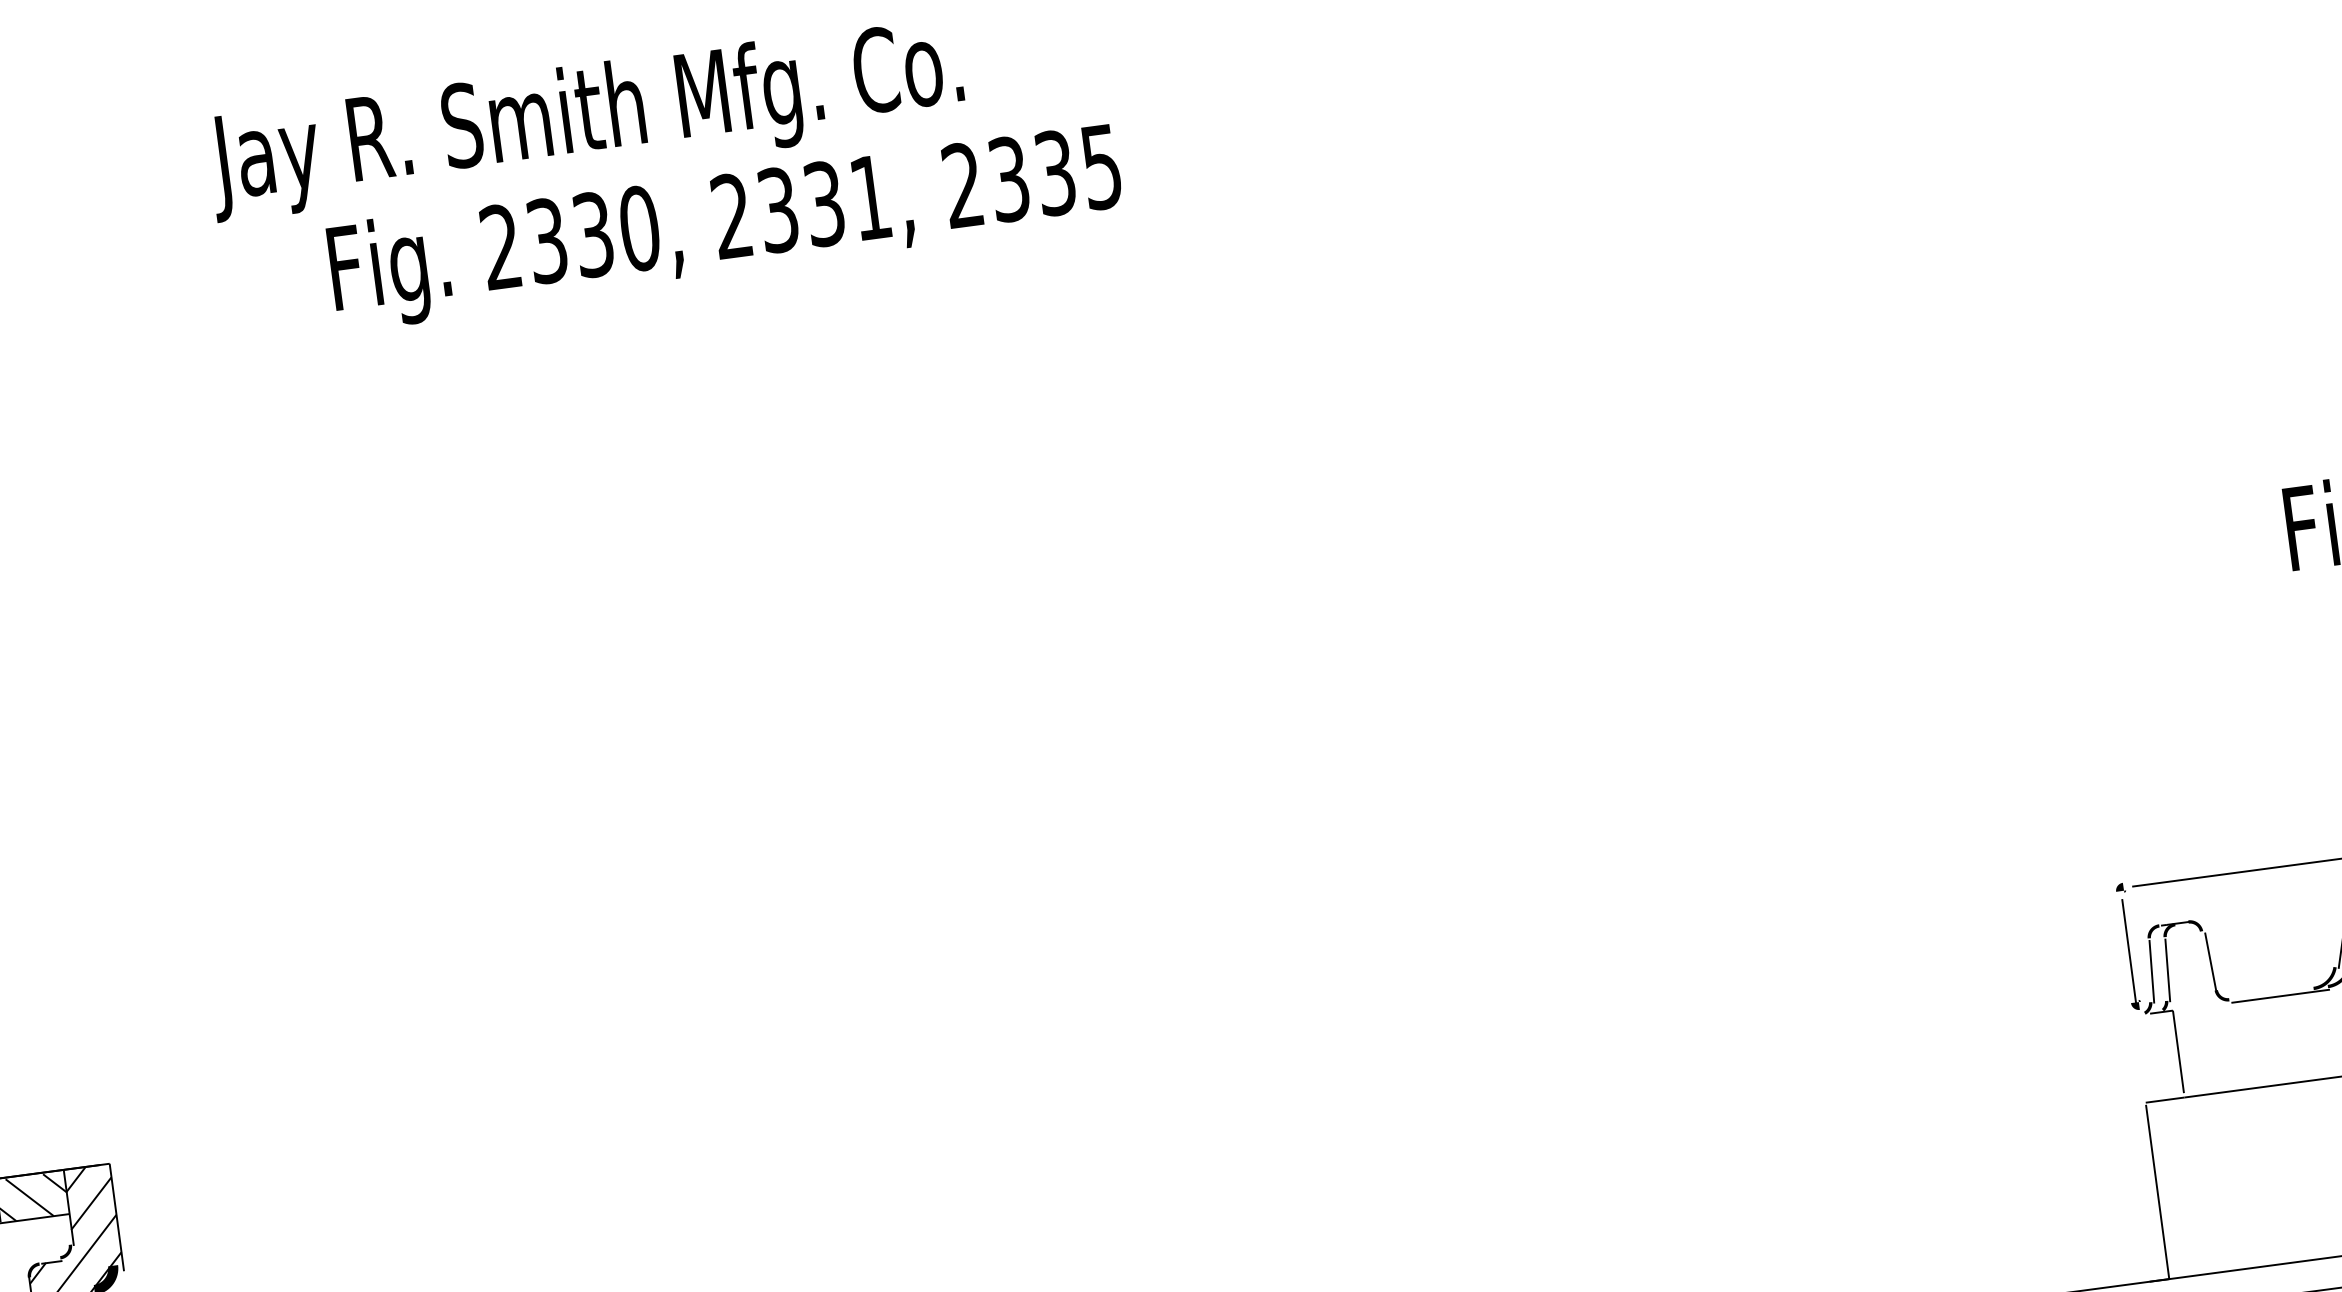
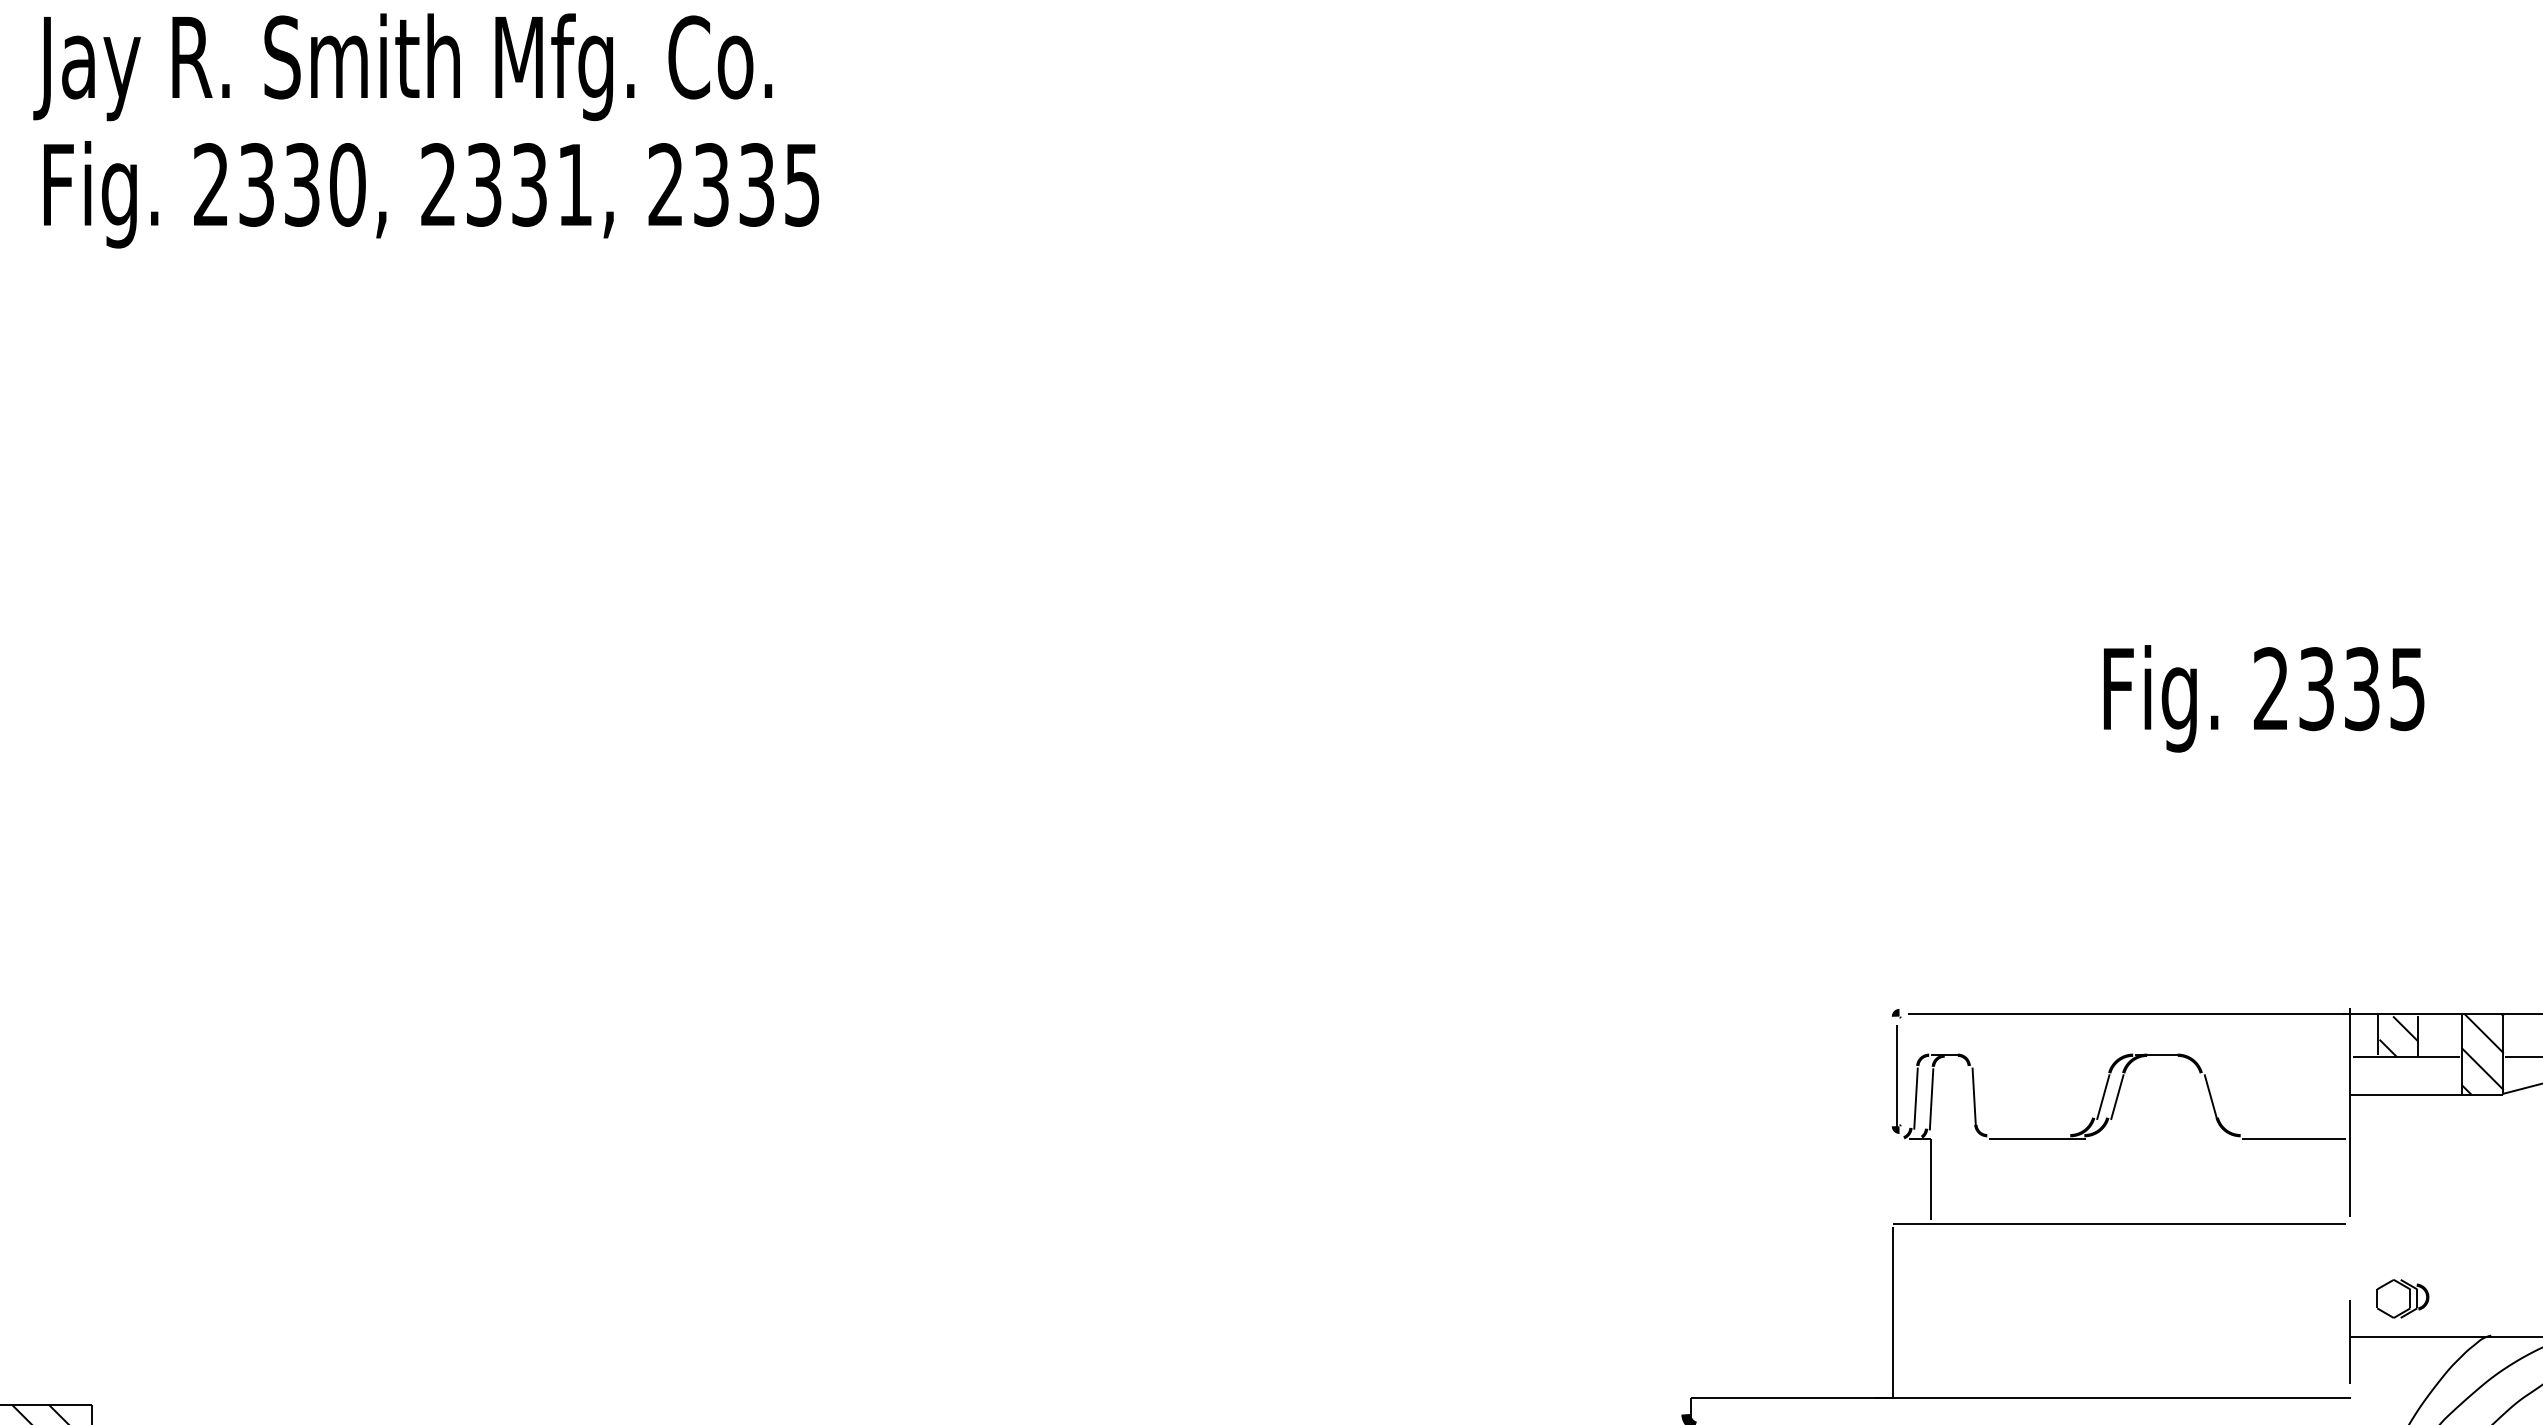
text: (585, 119) -> (402, 67), moved
text: (726, 226) -> (431, 194), moved

